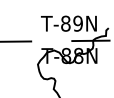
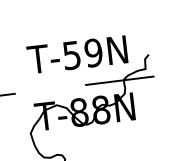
text: (65, 23) -> (71, 55), T-89N -> T-59N

